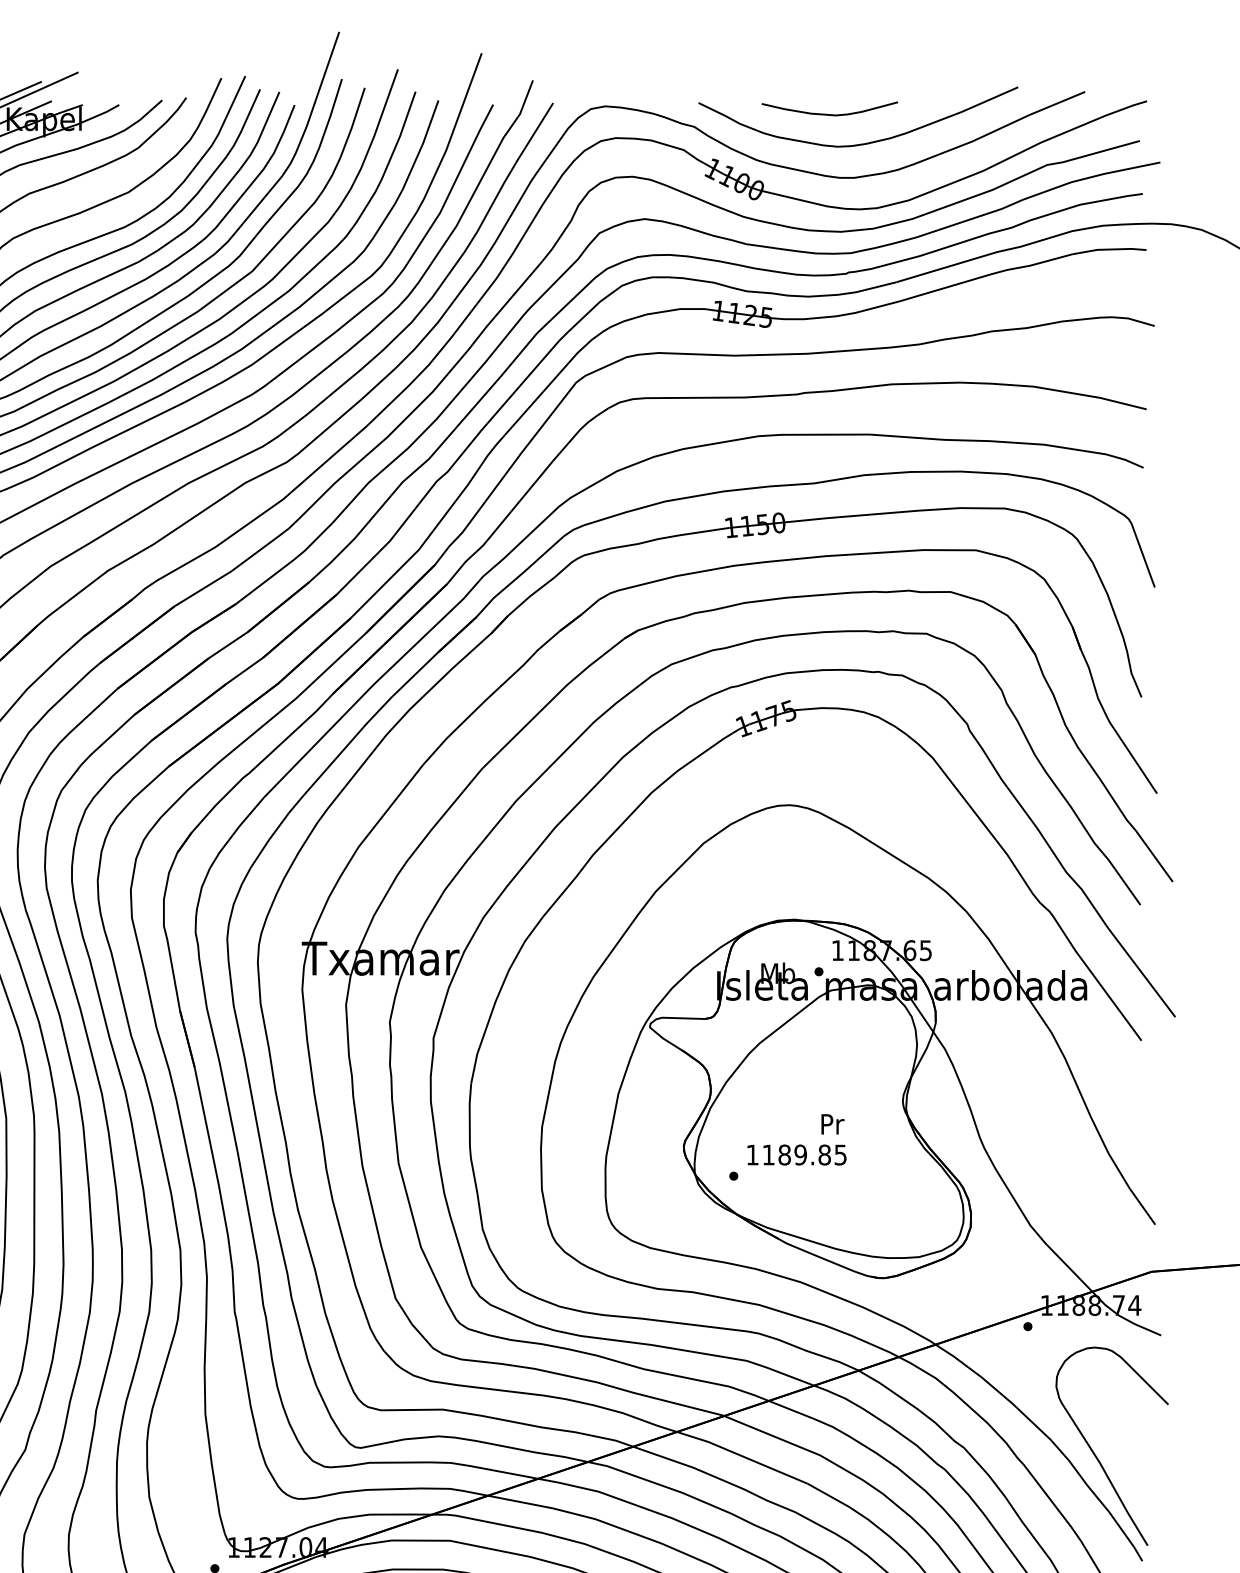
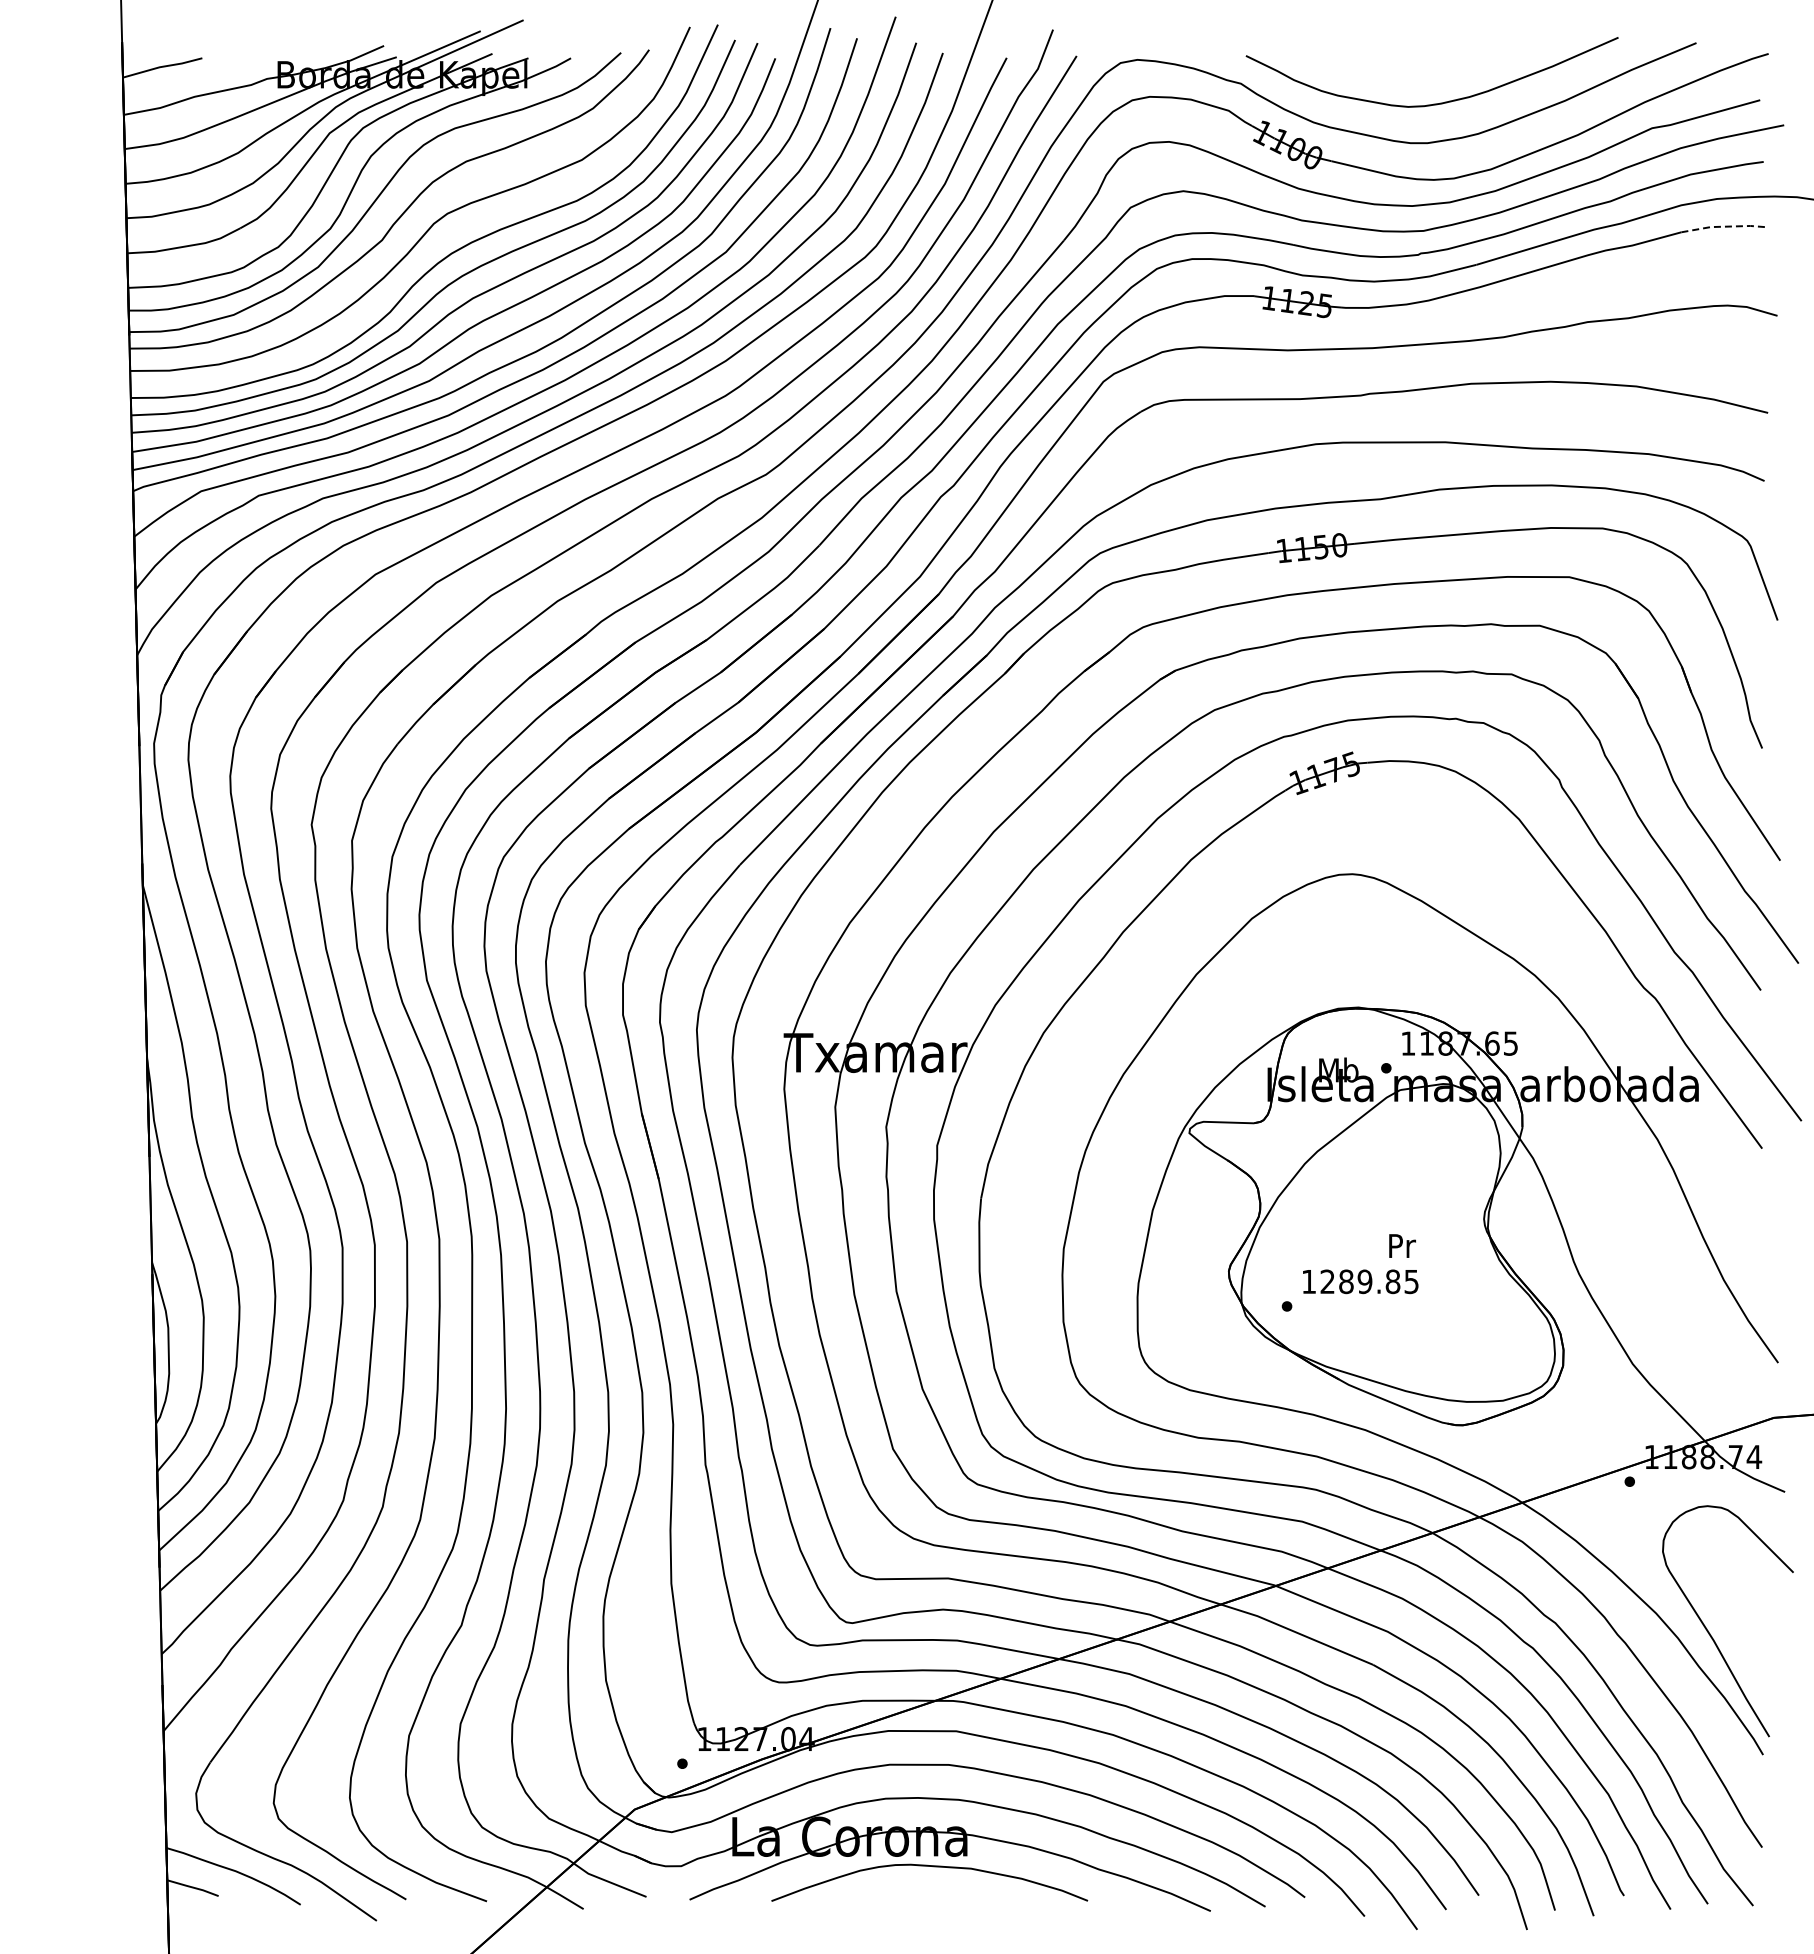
curve: (828, 113) -> (1397, 68), removed
line: (1109, 249) -> (1724, 226), solid -> dashed
text: (768, 1154) -> (1327, 1281), 1189.85 -> 1289.85

